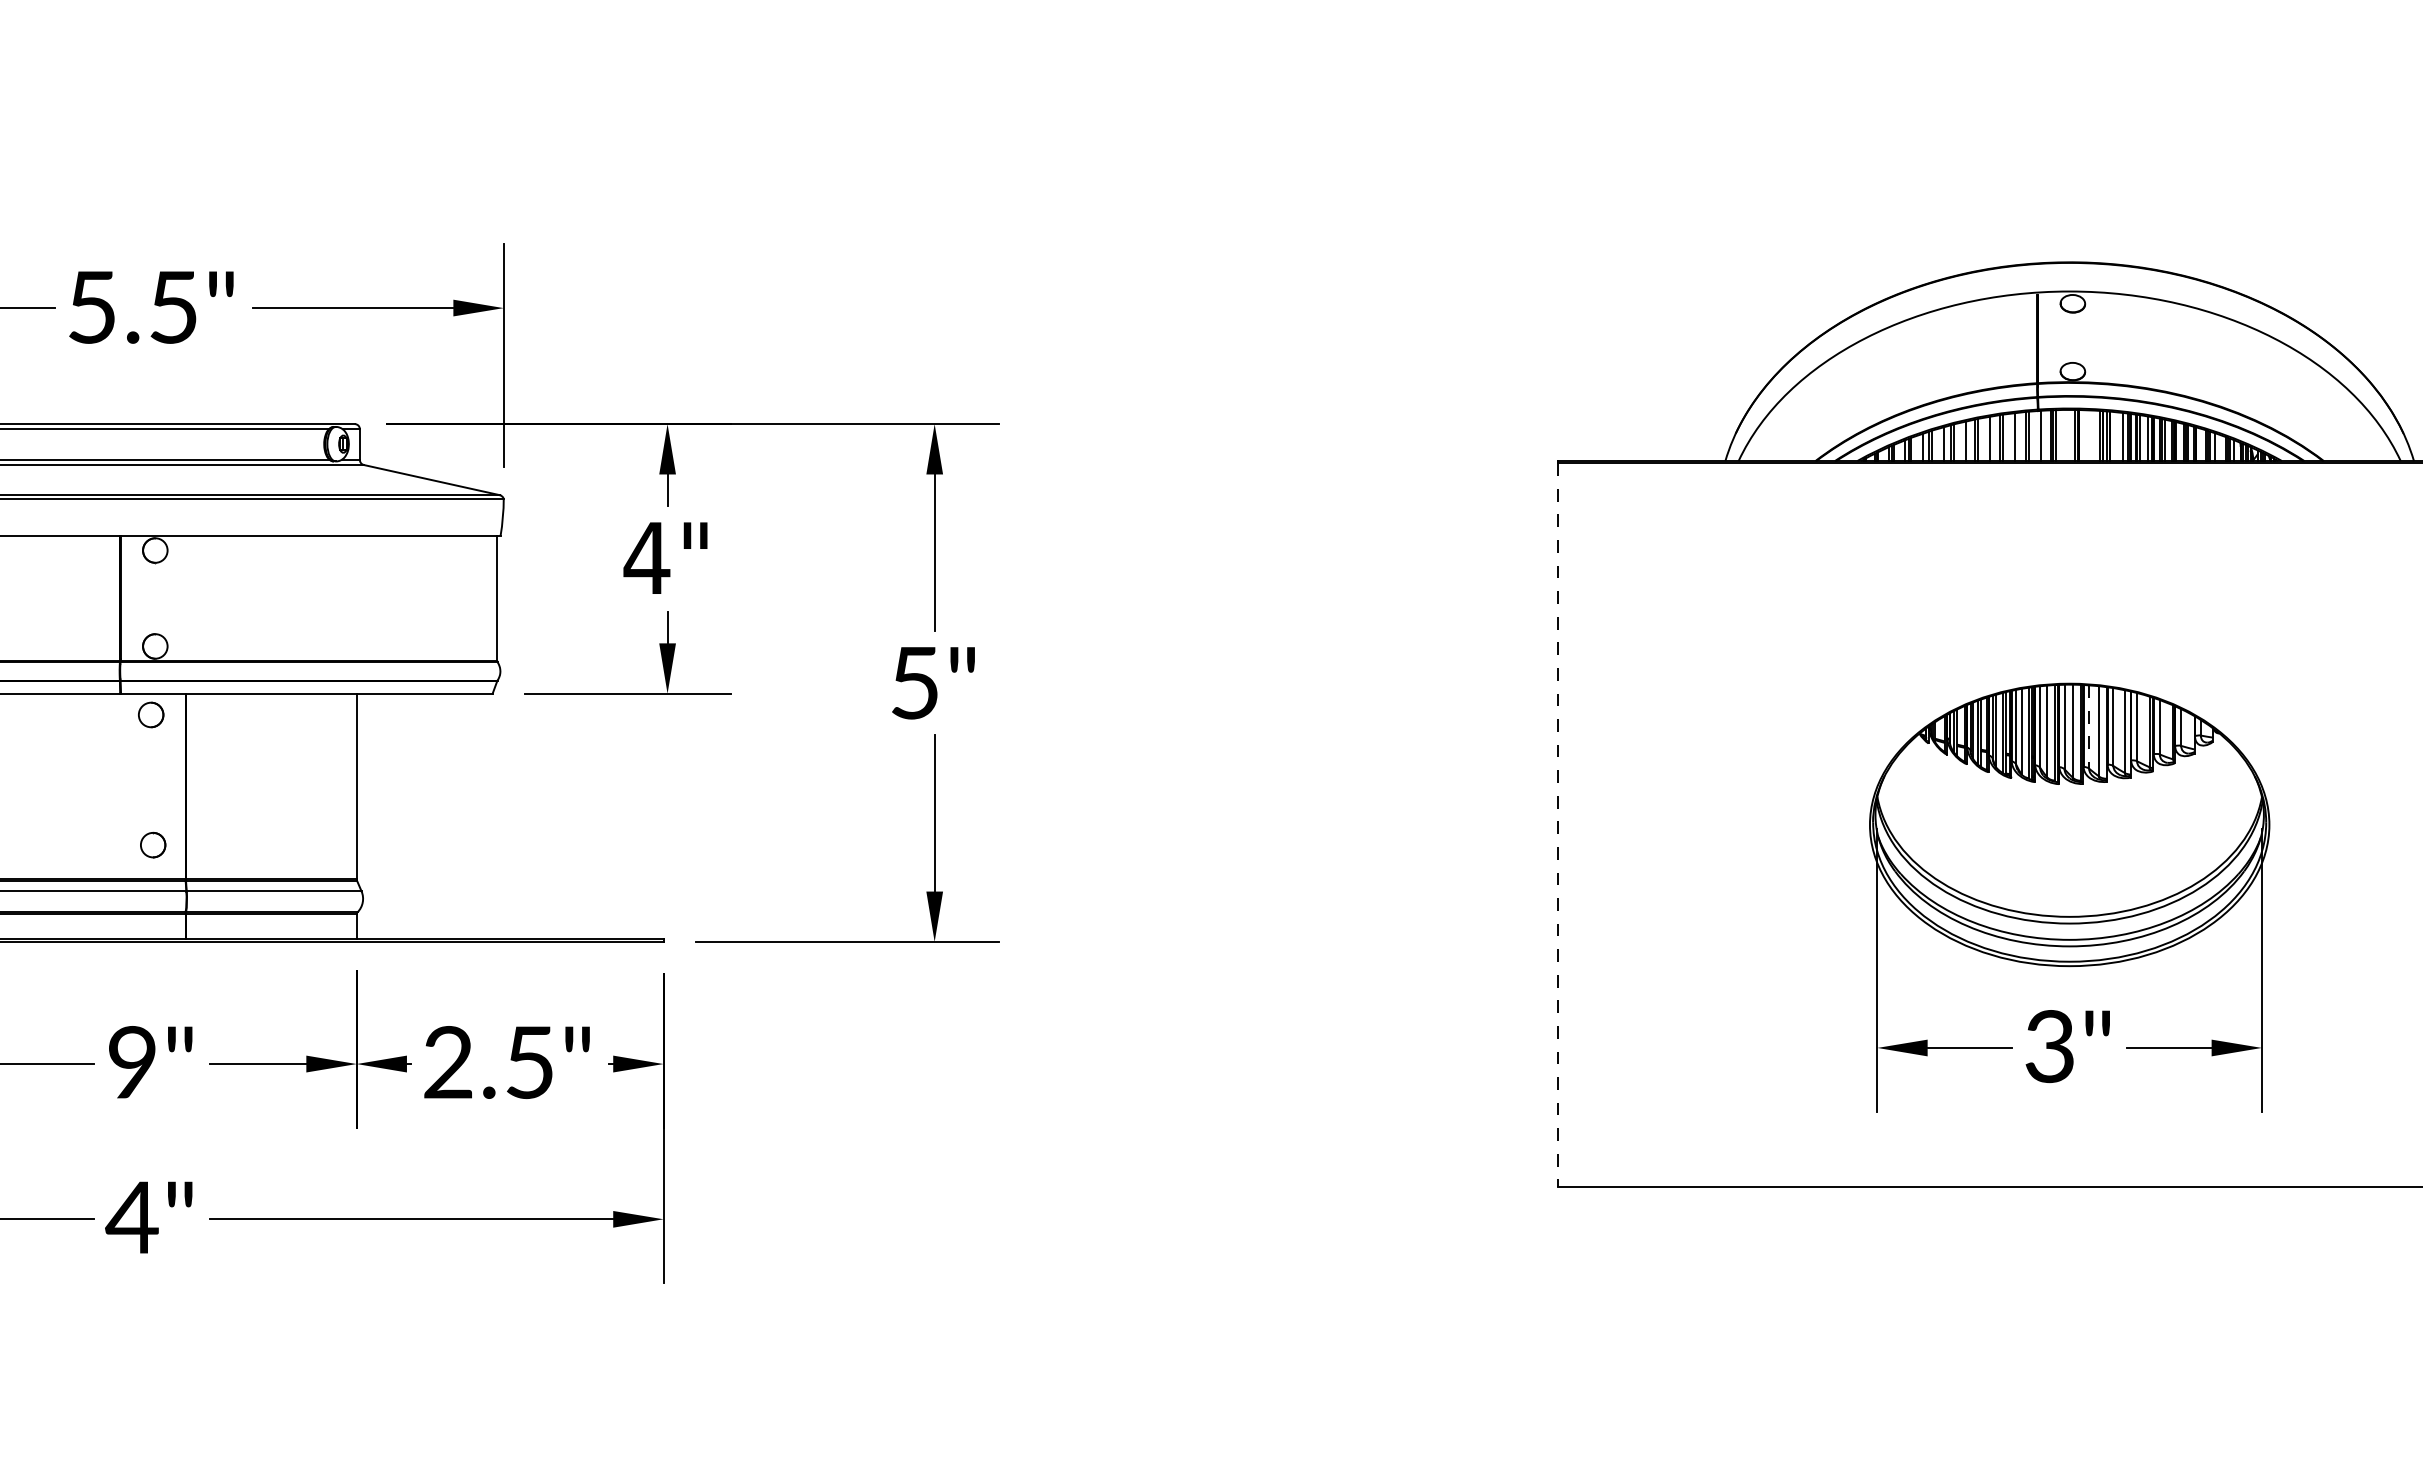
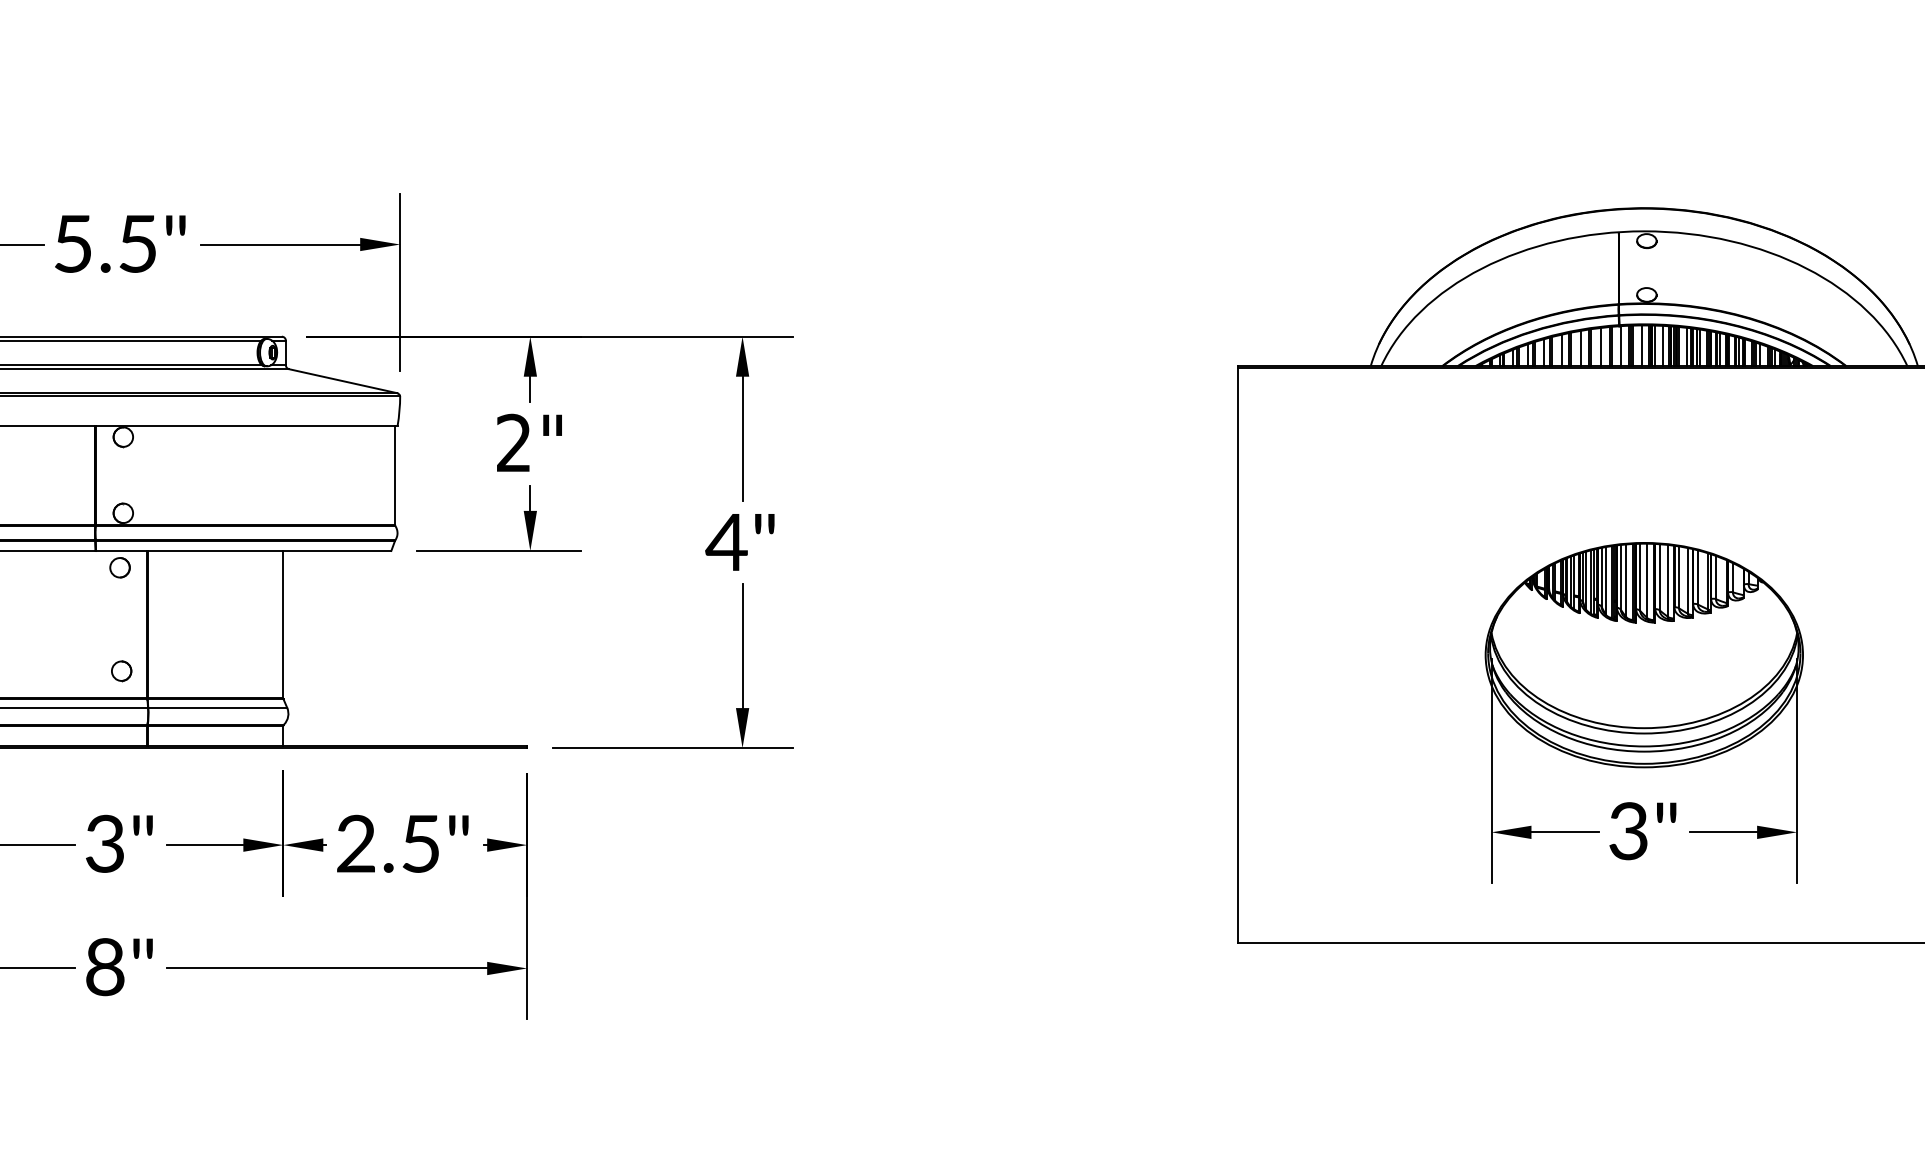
line: (2066, 435) -> (1641, 345), added
line: (2082, 435) -> (1654, 345), added
line: (2093, 435) -> (1663, 345), added
line: (2113, 436) -> (1679, 346), added
text: (646, 557) -> (513, 442), 4" -> 2"
text: (914, 683) -> (726, 542), 5" -> 4"
line: (2089, 727) -> (1660, 577), dashed -> solid
line: (1558, 825) -> (1238, 655), dashed -> solid
text: (131, 1062) -> (104, 843), 9" -> 3"
text: (131, 1217) -> (104, 967), 4" -> 8"

